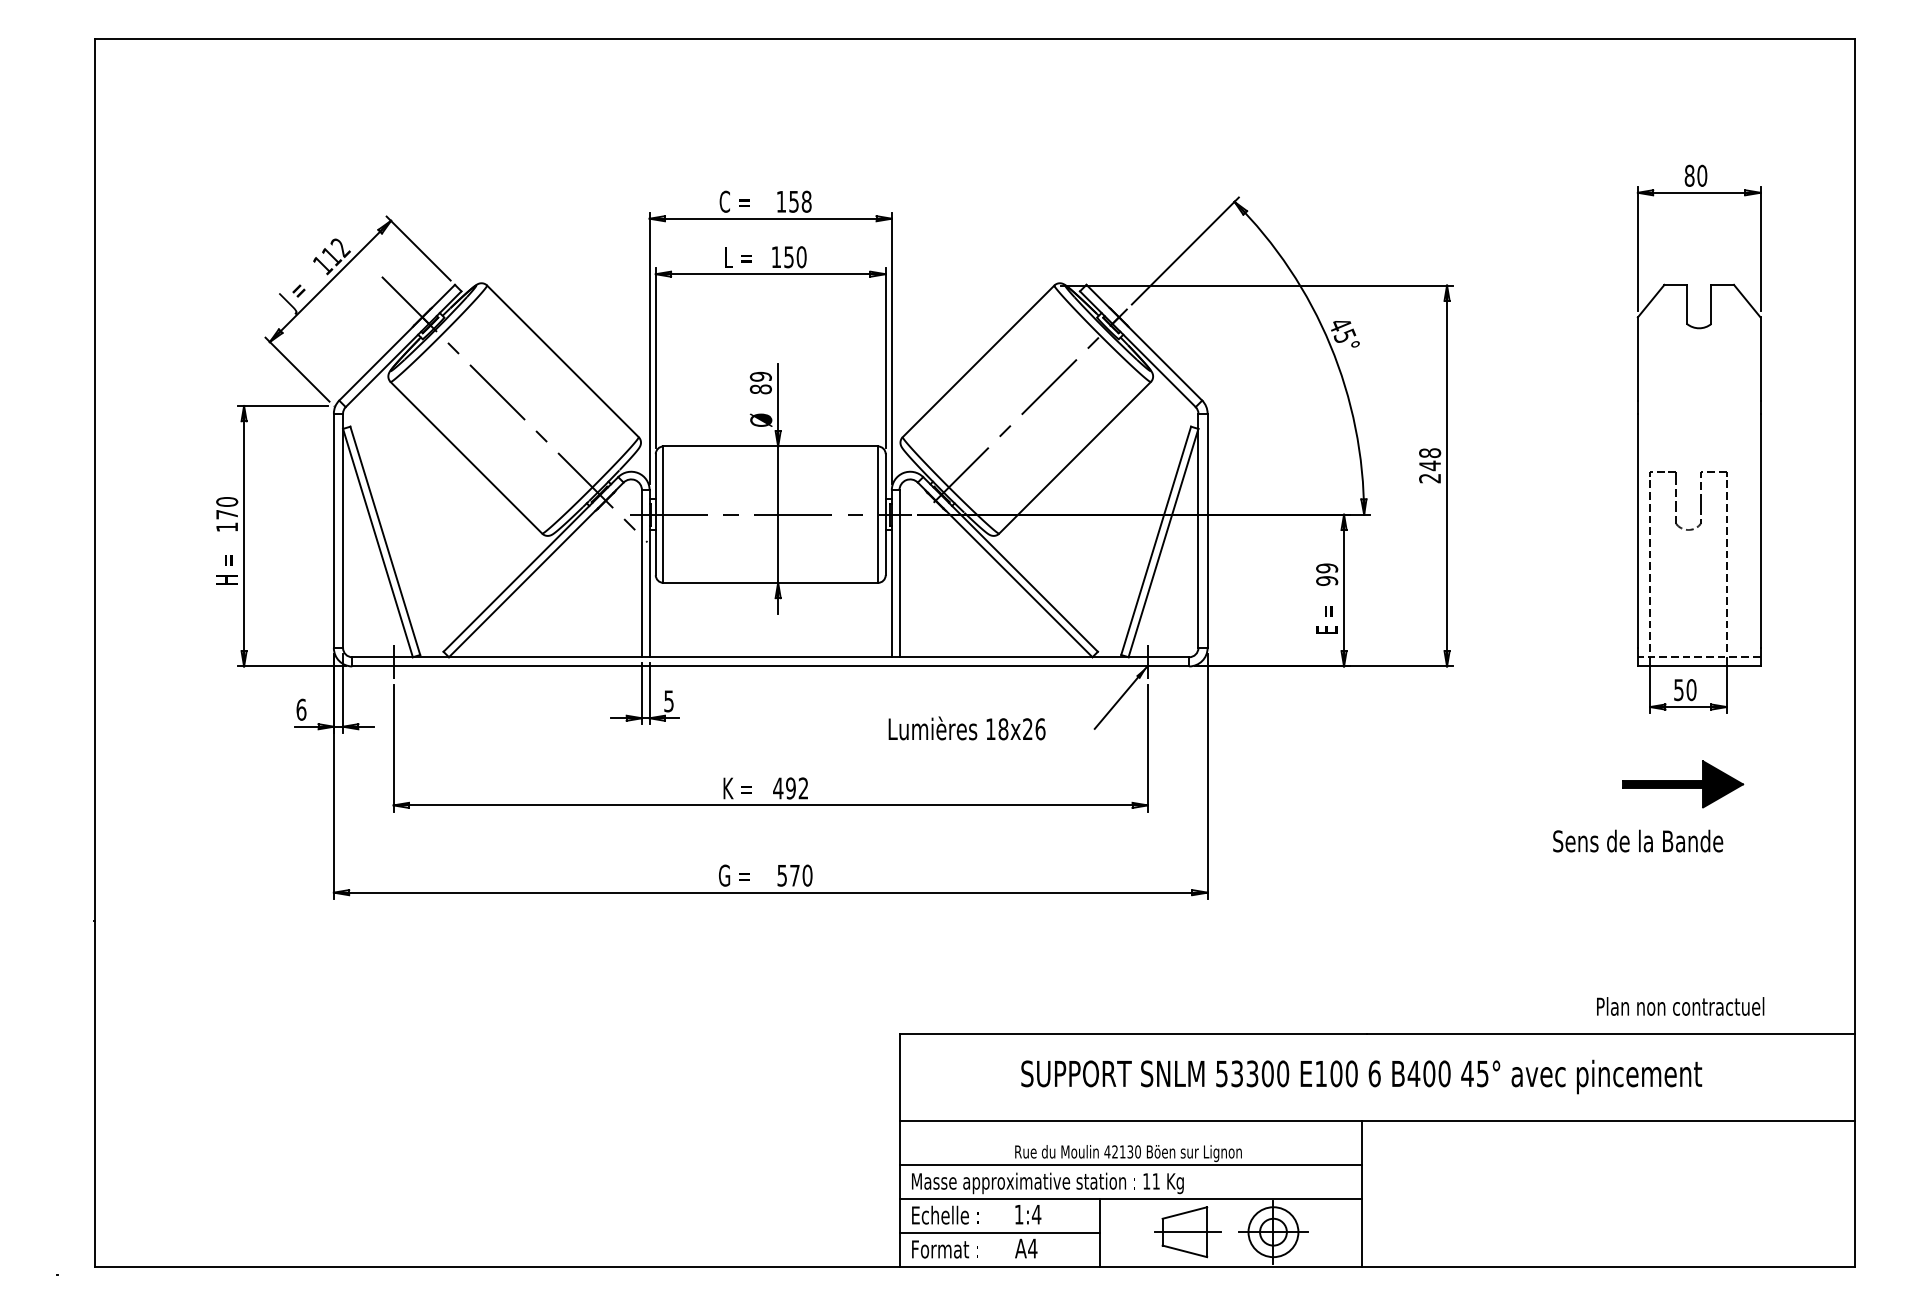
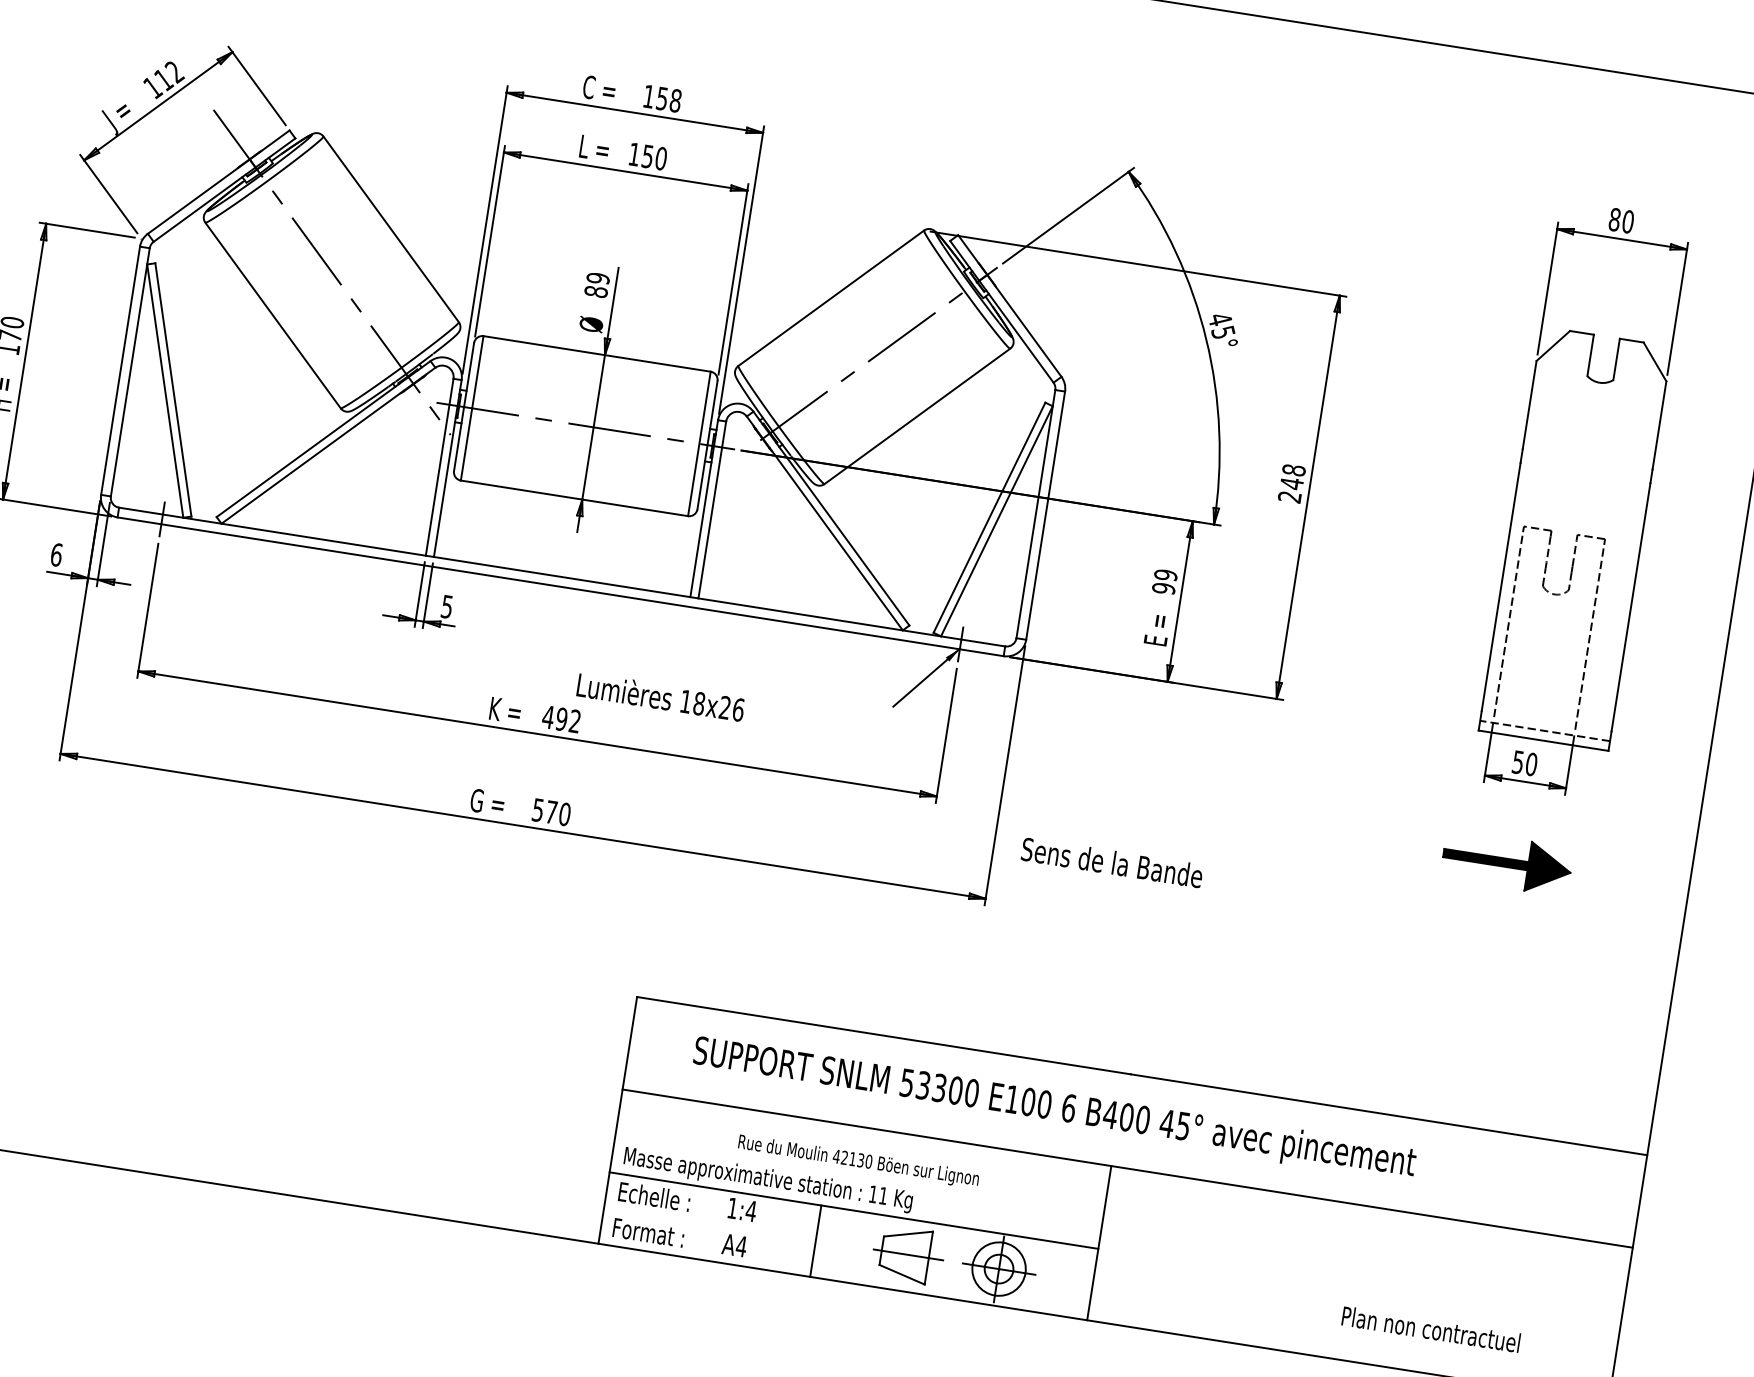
text: (966, 728) -> (660, 696), moved
text: (1638, 840) -> (1112, 862), moved
text: (1680, 1006) -> (1431, 1329), moved
text: (1361, 1076) -> (1054, 1108), moved
line: (1131, 1165) -> (859, 1174), removed
line: (1000, 1232) -> (710, 1224), removed

